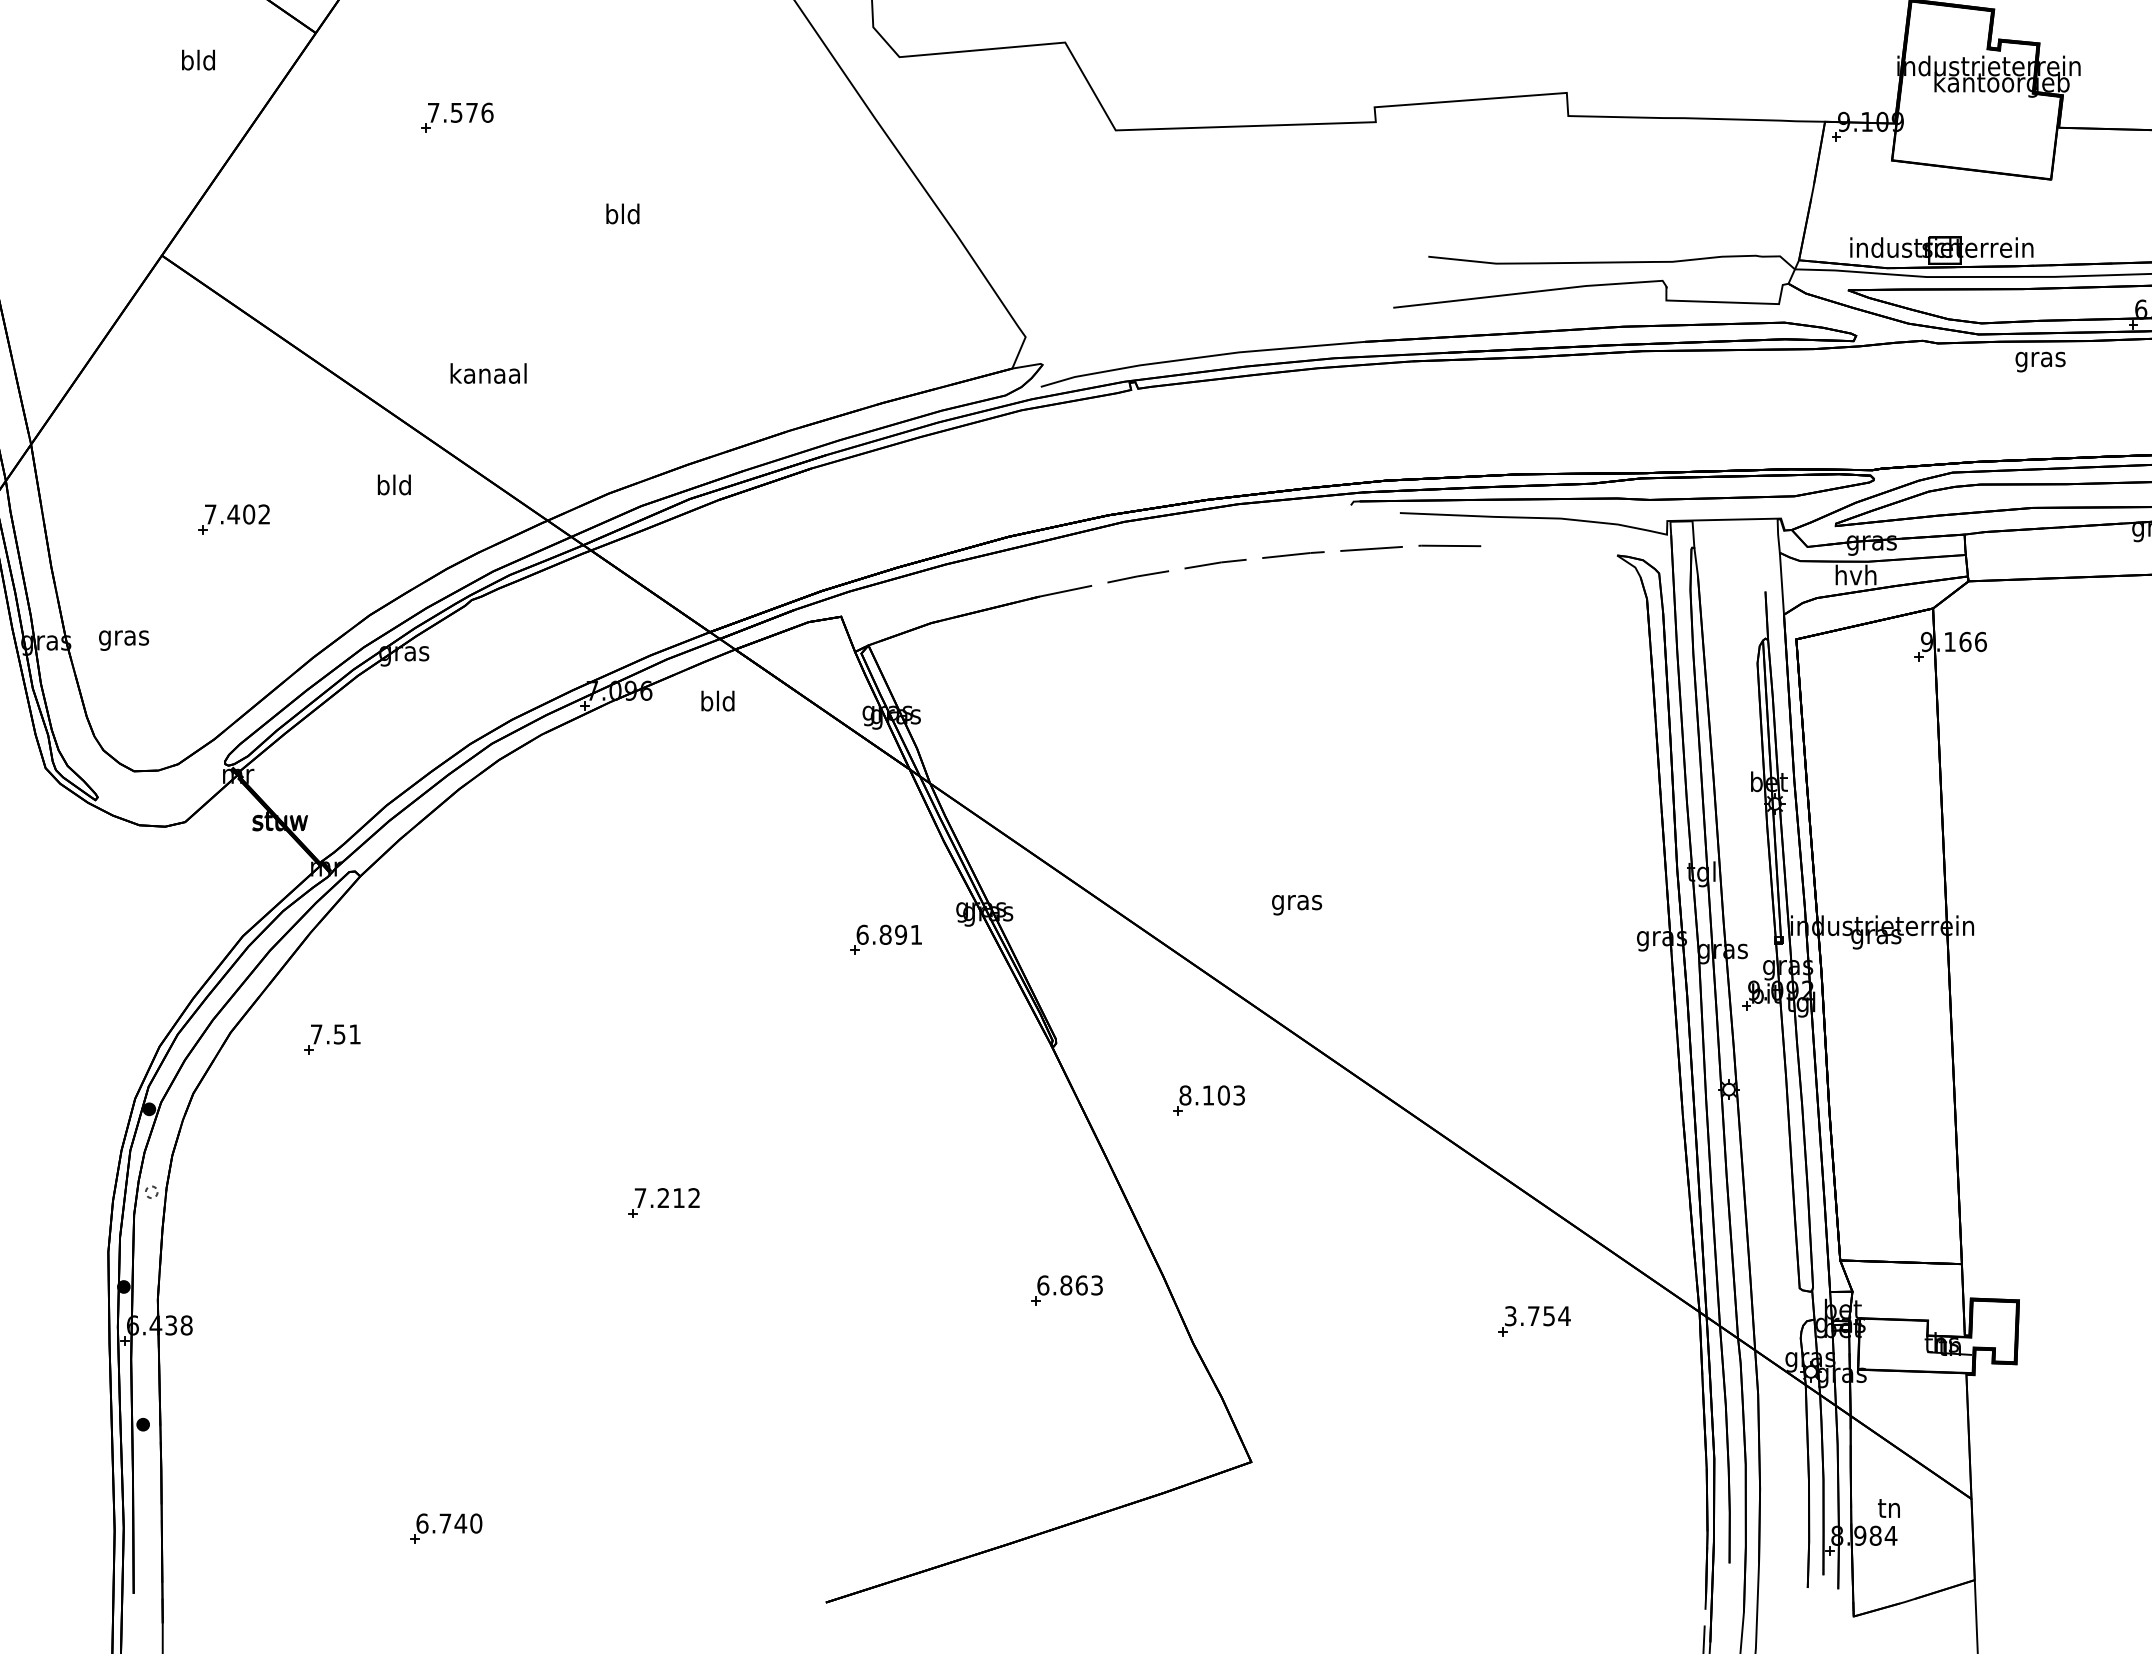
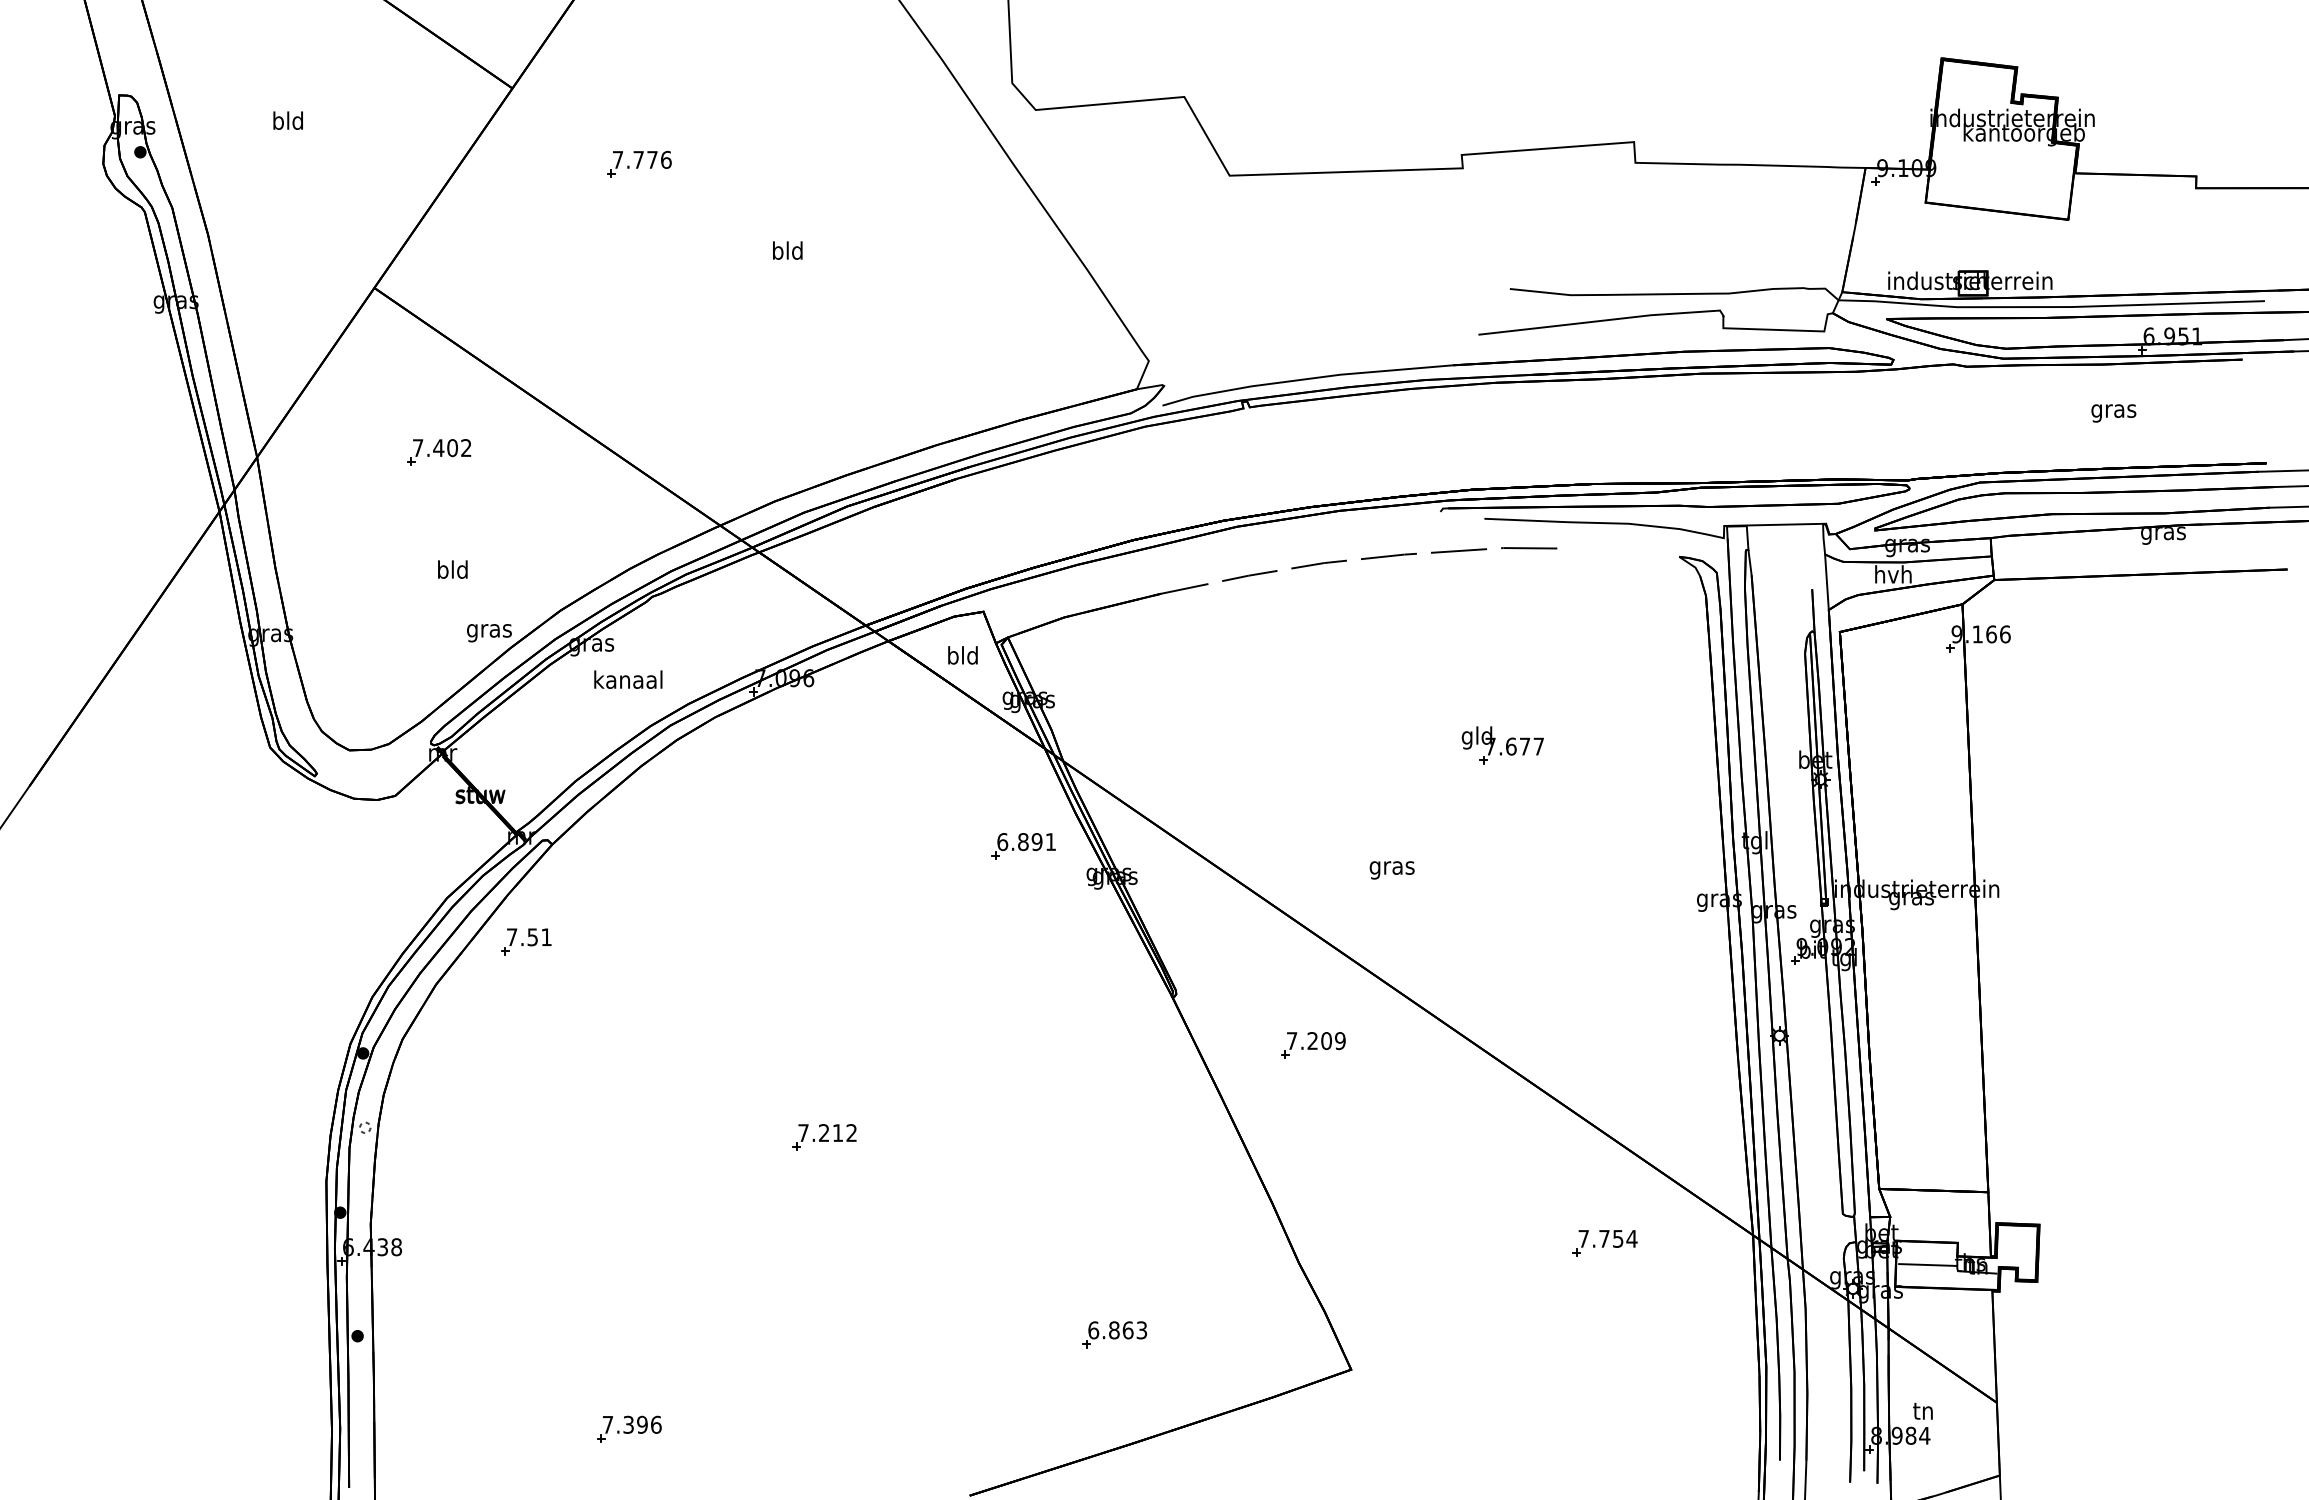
text: (197, 59) -> (287, 120), moved
text: (456, 112) -> (638, 159), 7.576 -> 7.776
text: (2040, 362) -> (2113, 413), moved
text: (488, 373) -> (628, 679), moved
text: (393, 484) -> (452, 569), moved
part: (234, 519) -> (439, 452), moved
text: (124, 640) -> (489, 633), moved
text: (717, 701) -> (962, 655), moved
part: (1420, 765) -> (1502, 745), added
part: (885, 939) -> (1023, 846), moved
part: (332, 1039) -> (526, 941), moved
text: (1211, 1096) -> (1315, 1041), 8.103 -> 7.209
part: (1066, 1290) -> (1114, 1334), moved
text: (1510, 1315) -> (1583, 1238), 3.754 -> 7.754
line: (1894, 1344) -> (1927, 1264), added
text: (448, 1523) -> (631, 1424), 6.740 -> 7.396

